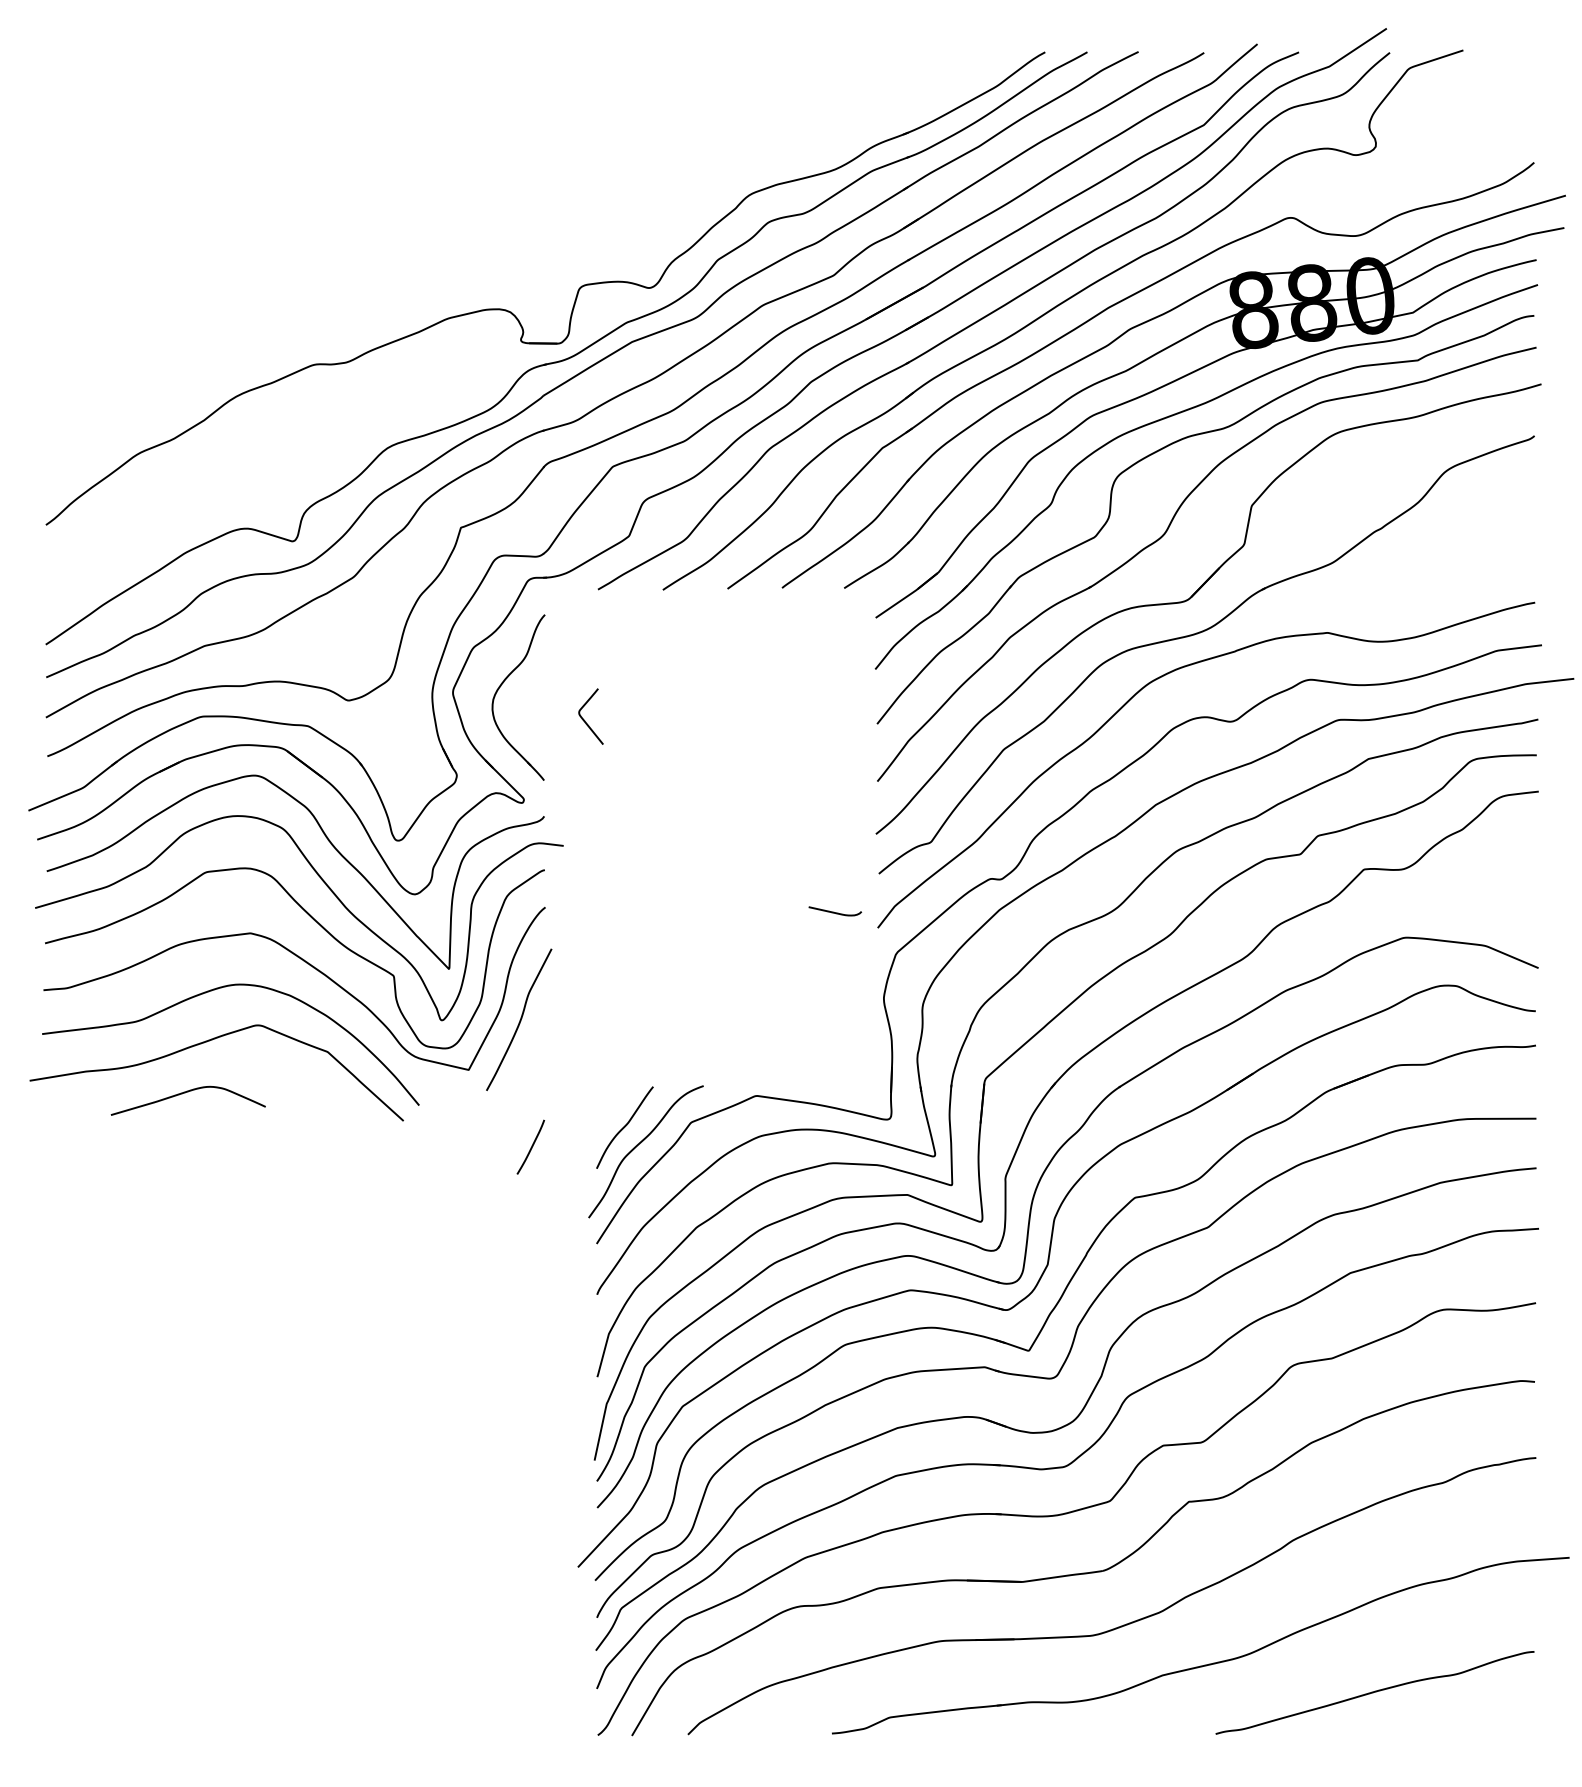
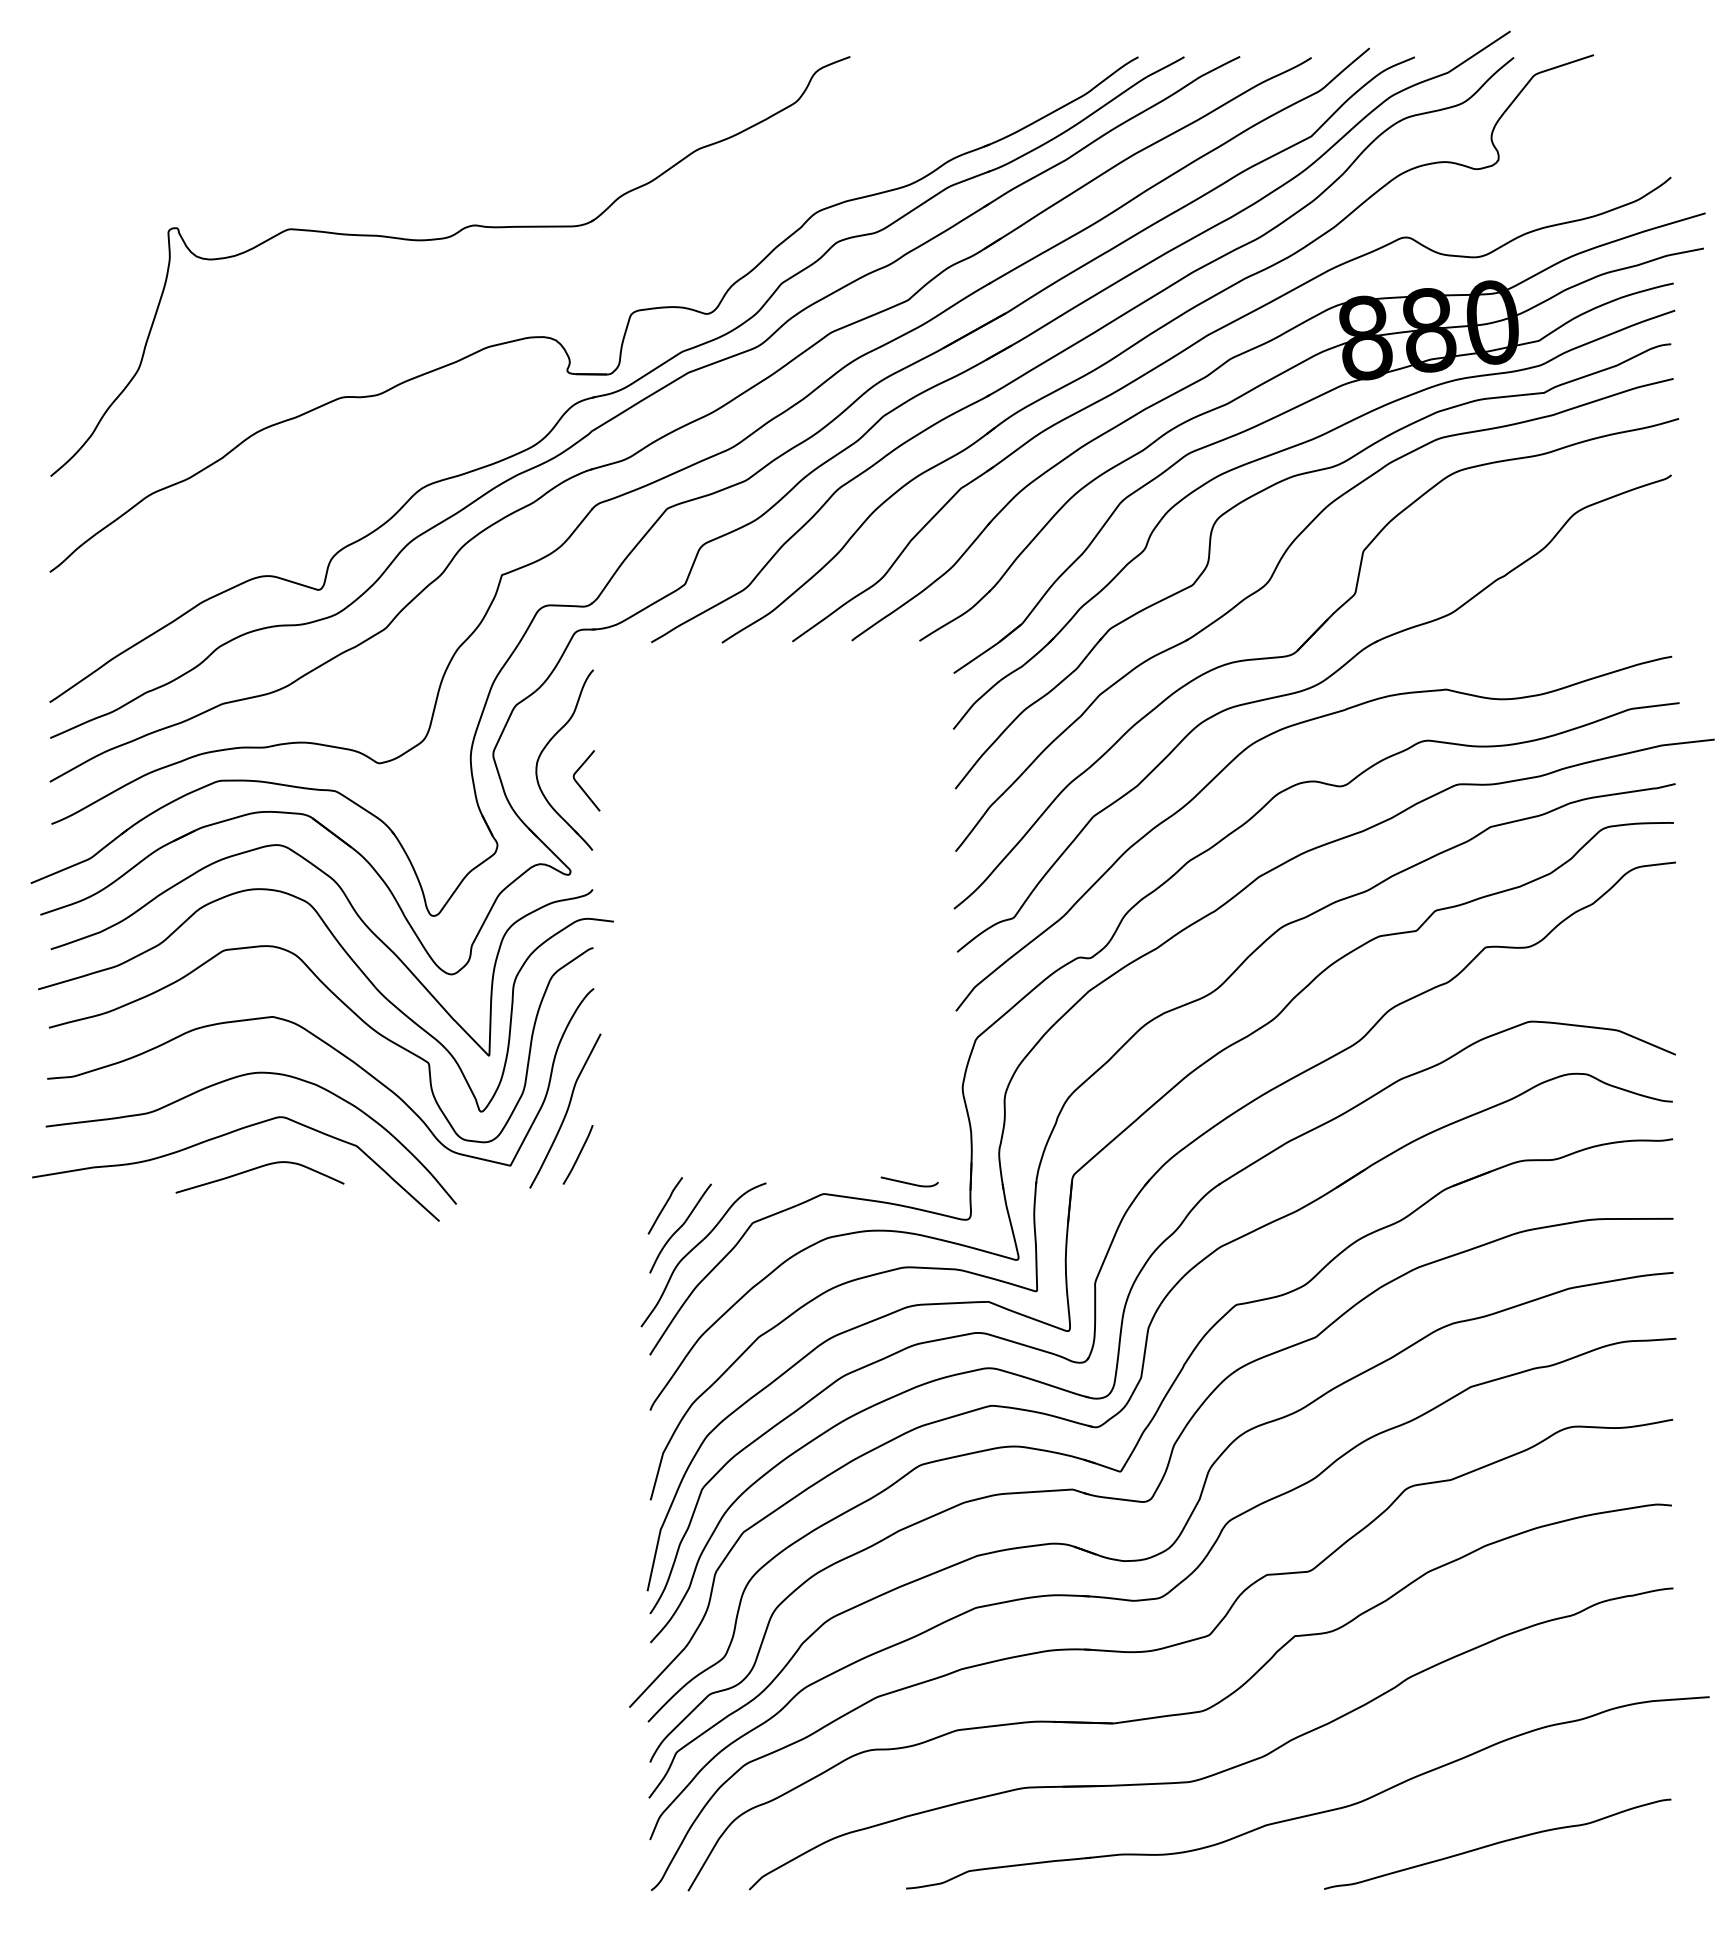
part: (408, 219) -> (444, 239), added
curve: (585, 720) -> (580, 785), moved
curve: (835, 911) -> (909, 1182), moved
curve: (185, 1093) -> (256, 1169), moved
curve: (610, 1106) -> (664, 1205), added
curve: (531, 1146) -> (578, 1154), moved

